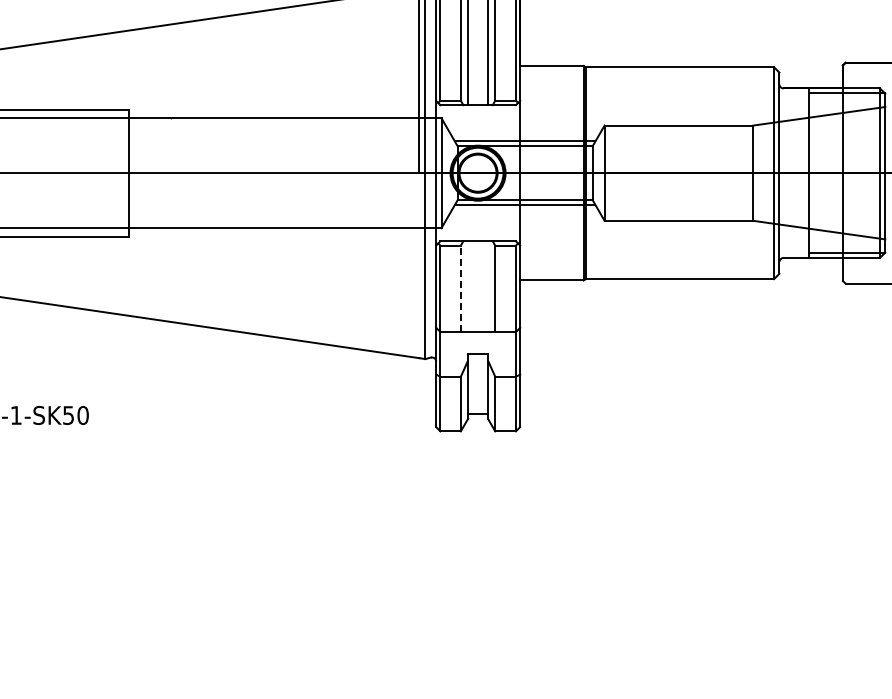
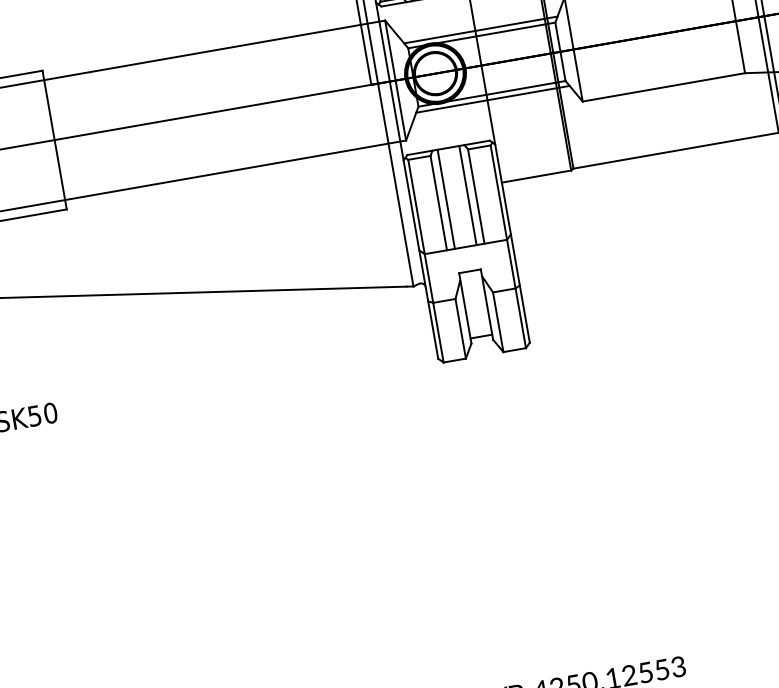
line: (468, 286) -> (446, 199), added
line: (487, 286) -> (467, 195), added
line: (460, 288) -> (438, 202), dashed -> solid

